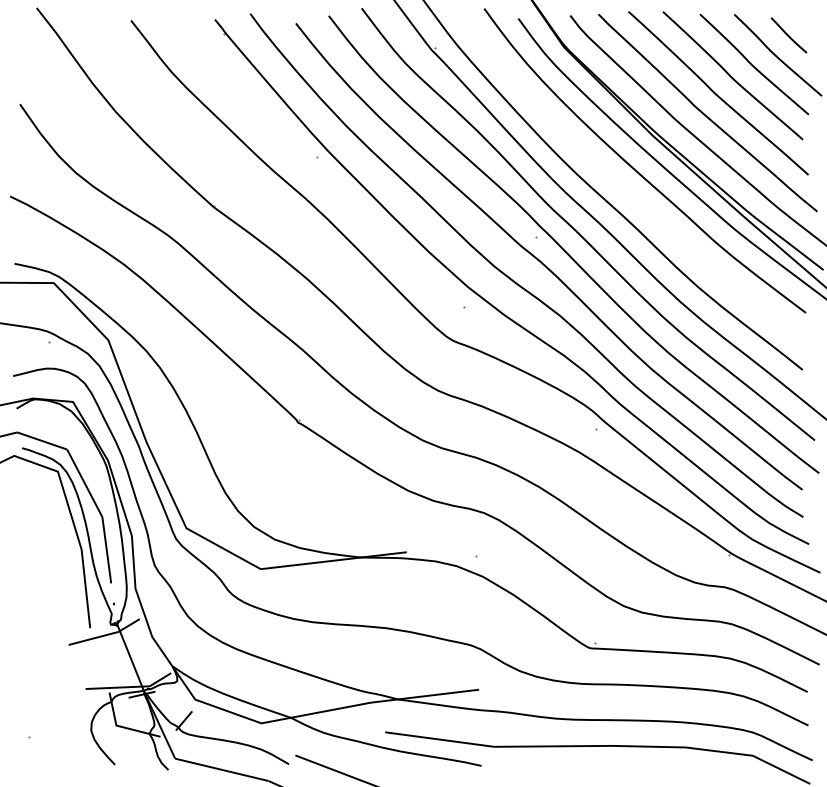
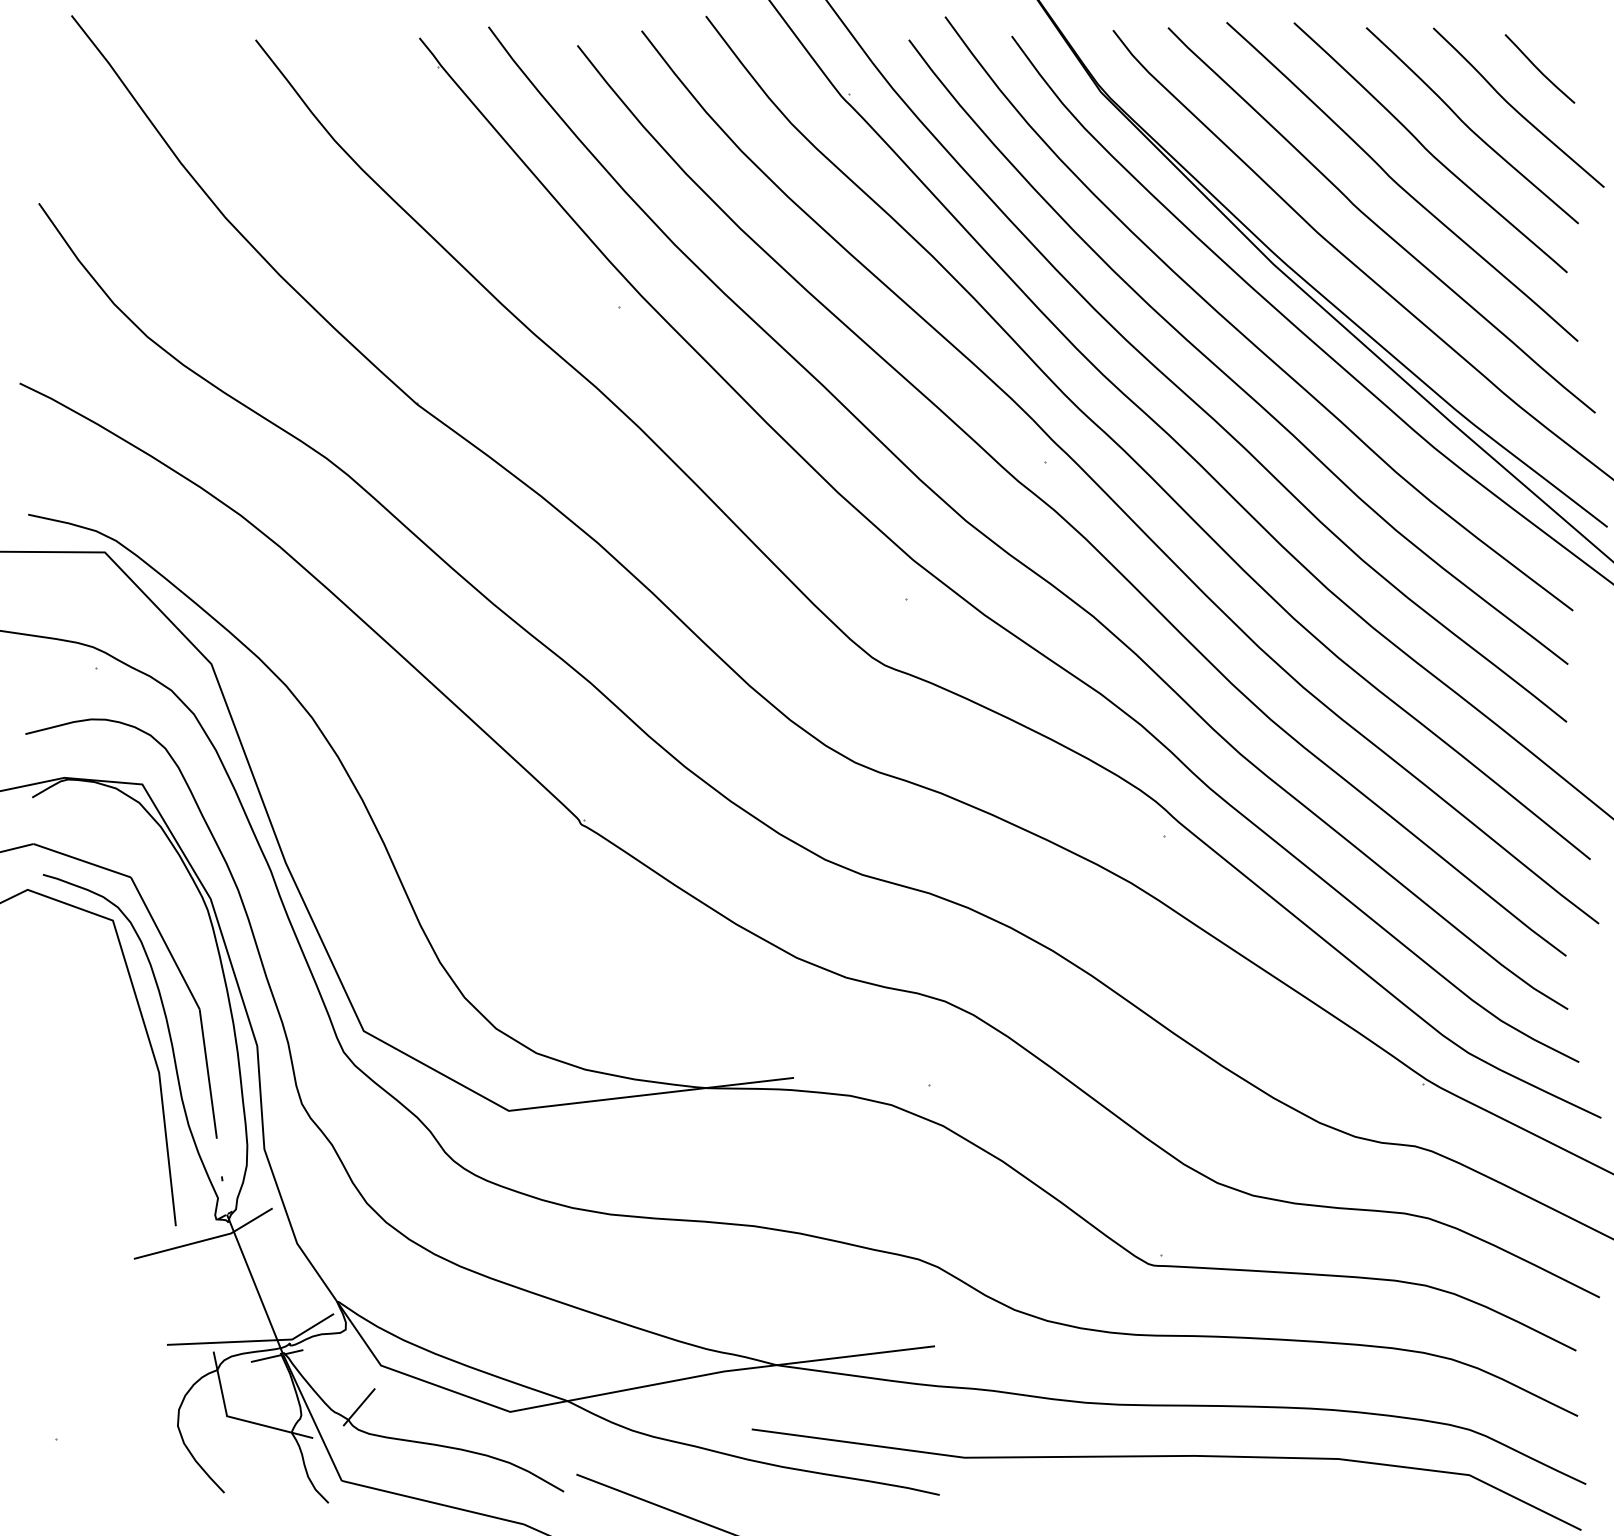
curve: (625, 188) -> (1220, 367), added

